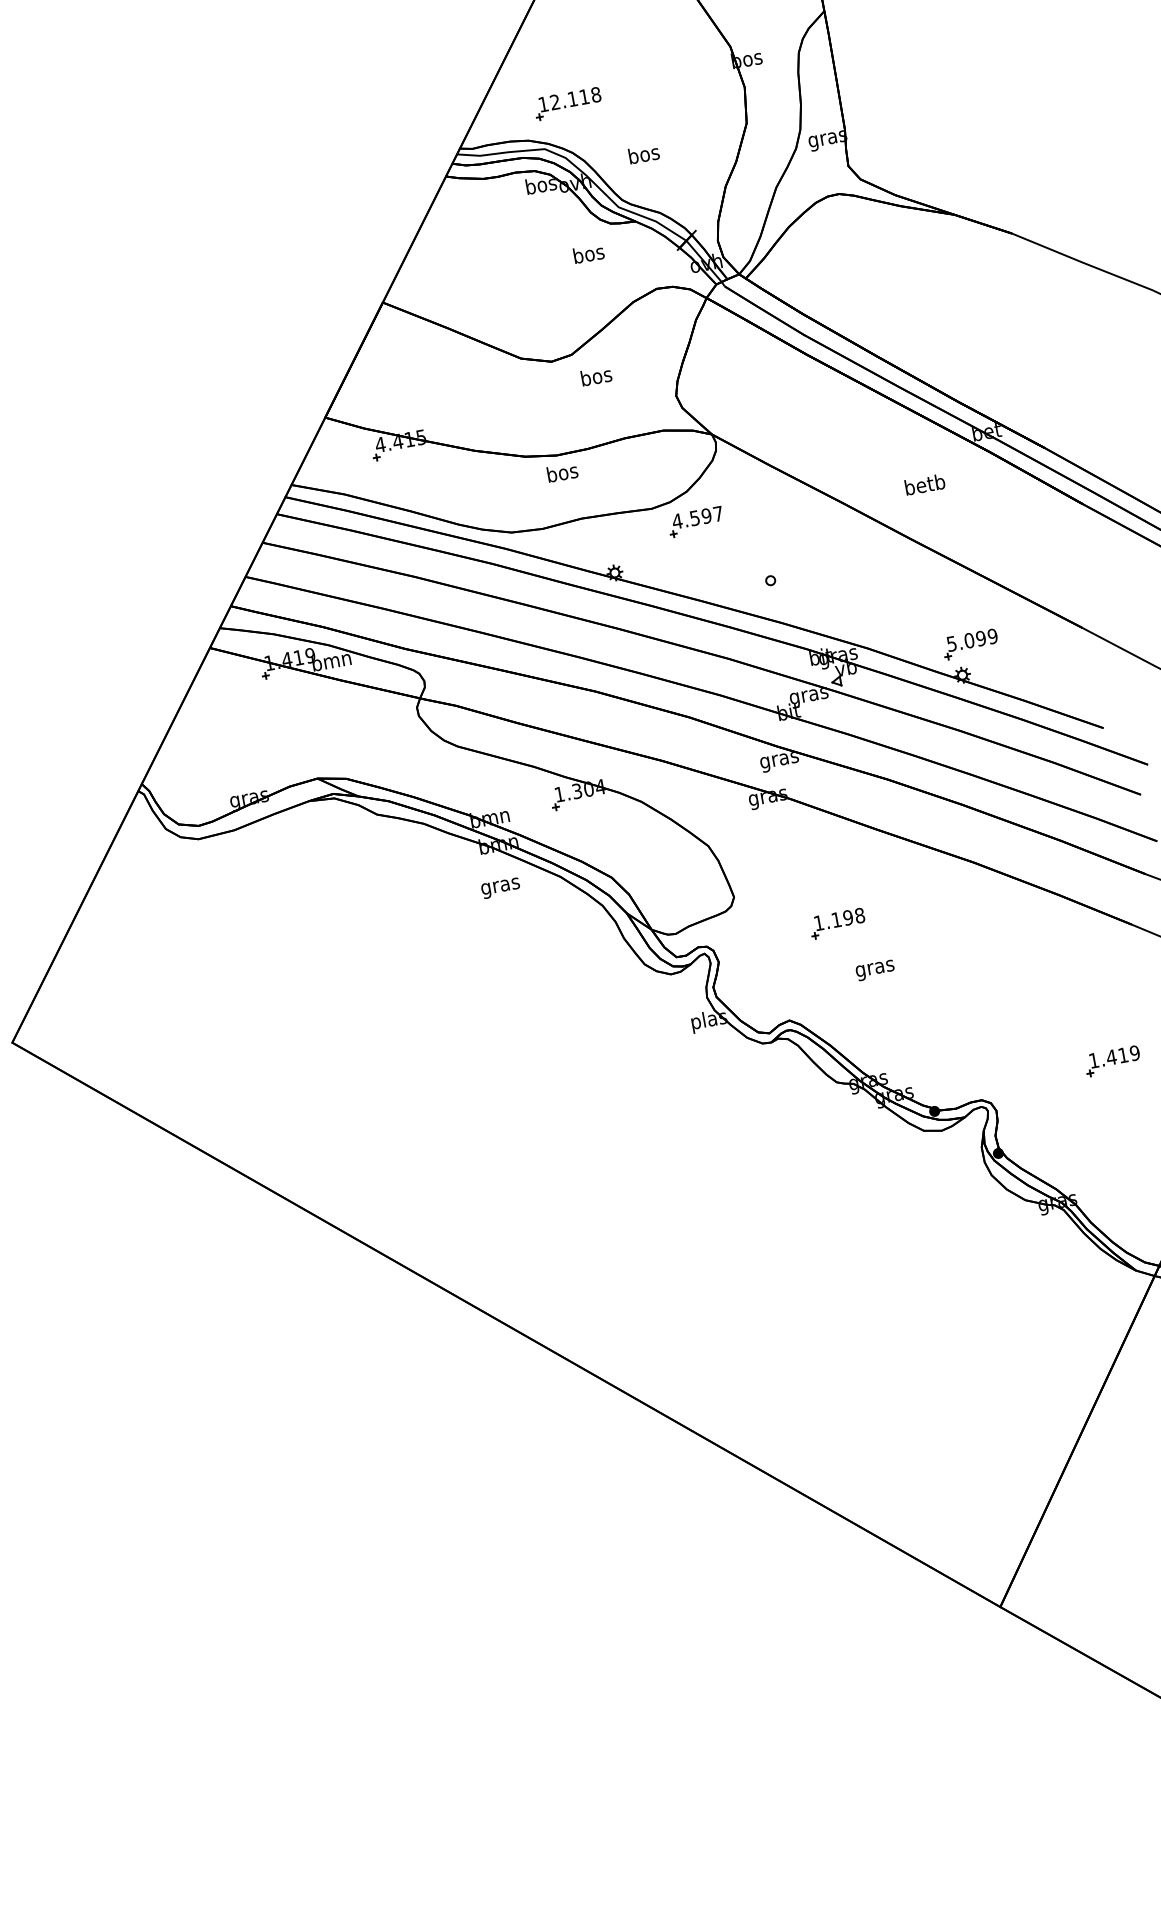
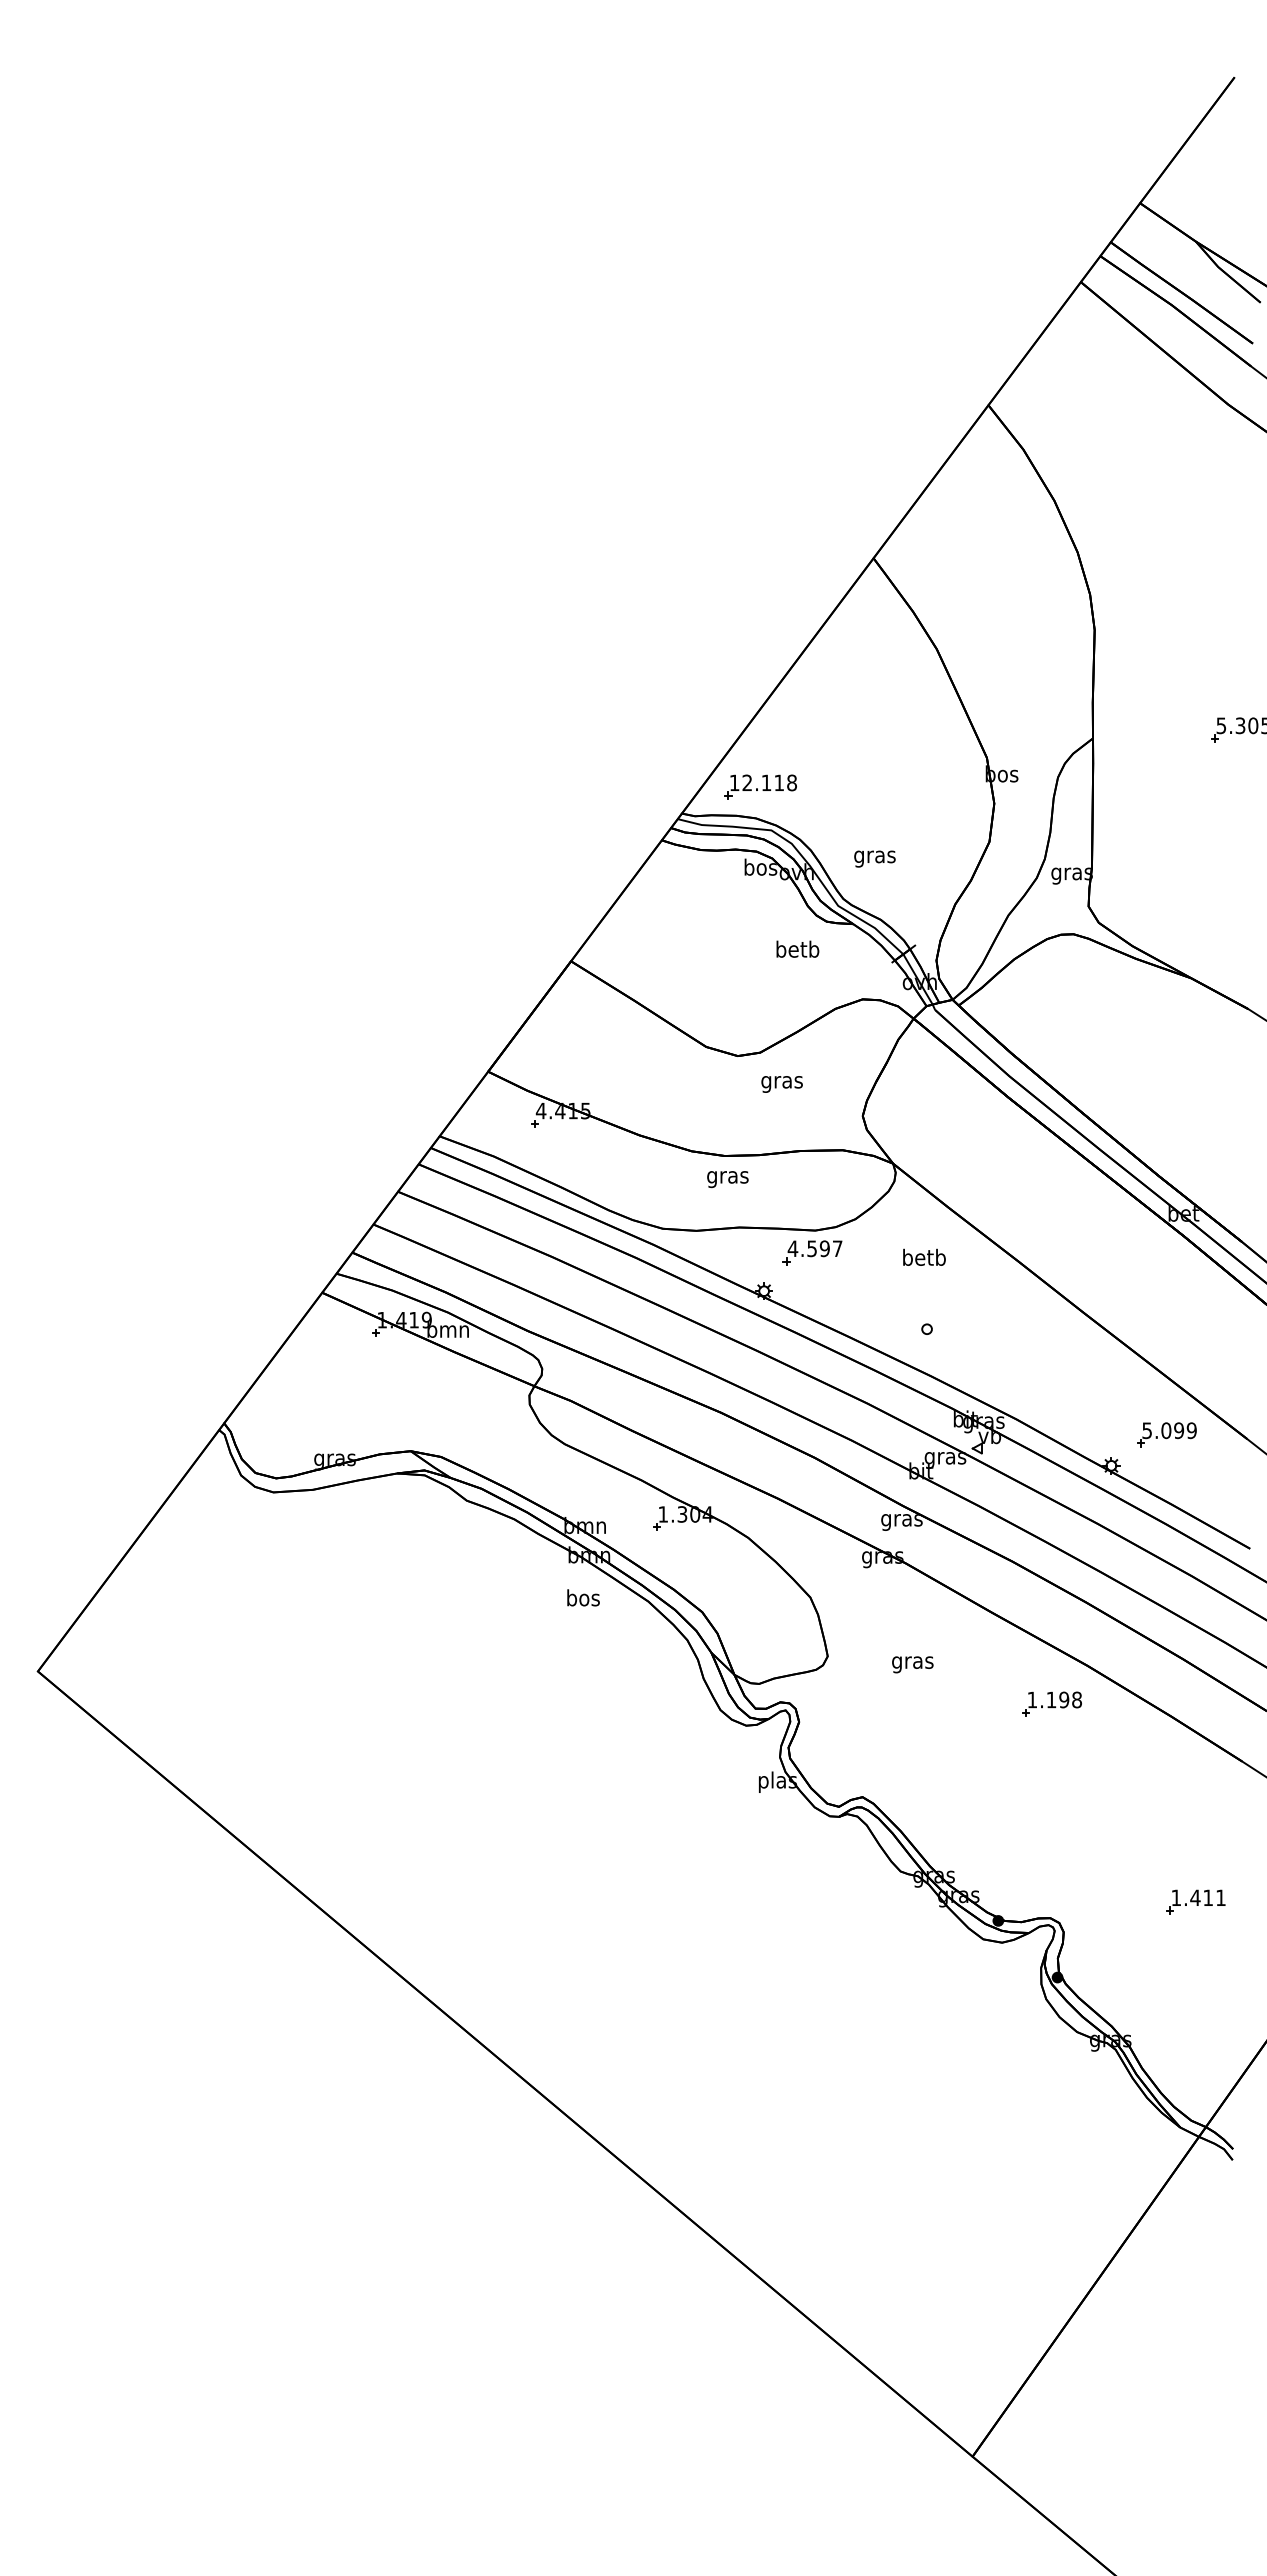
part: (567, 103) -> (760, 786), moved
text: (643, 155) -> (874, 856), bos -> gras
text: (588, 253) -> (797, 948), bos -> betb
text: (595, 377) -> (781, 1081), bos -> gras
text: (562, 474) -> (727, 1177), bos -> gras
text: (924, 483) -> (924, 1256), moved
part: (695, 521) -> (812, 1252), moved
part: (970, 644) -> (1166, 1434), moved
text: (499, 885) -> (582, 1599), gras -> bos
part: (837, 923) -> (1051, 1703), moved
text: (875, 970) -> (912, 1664), moved
text: (1134, 1052) -> (1220, 1897), 1.419 -> 1.411

